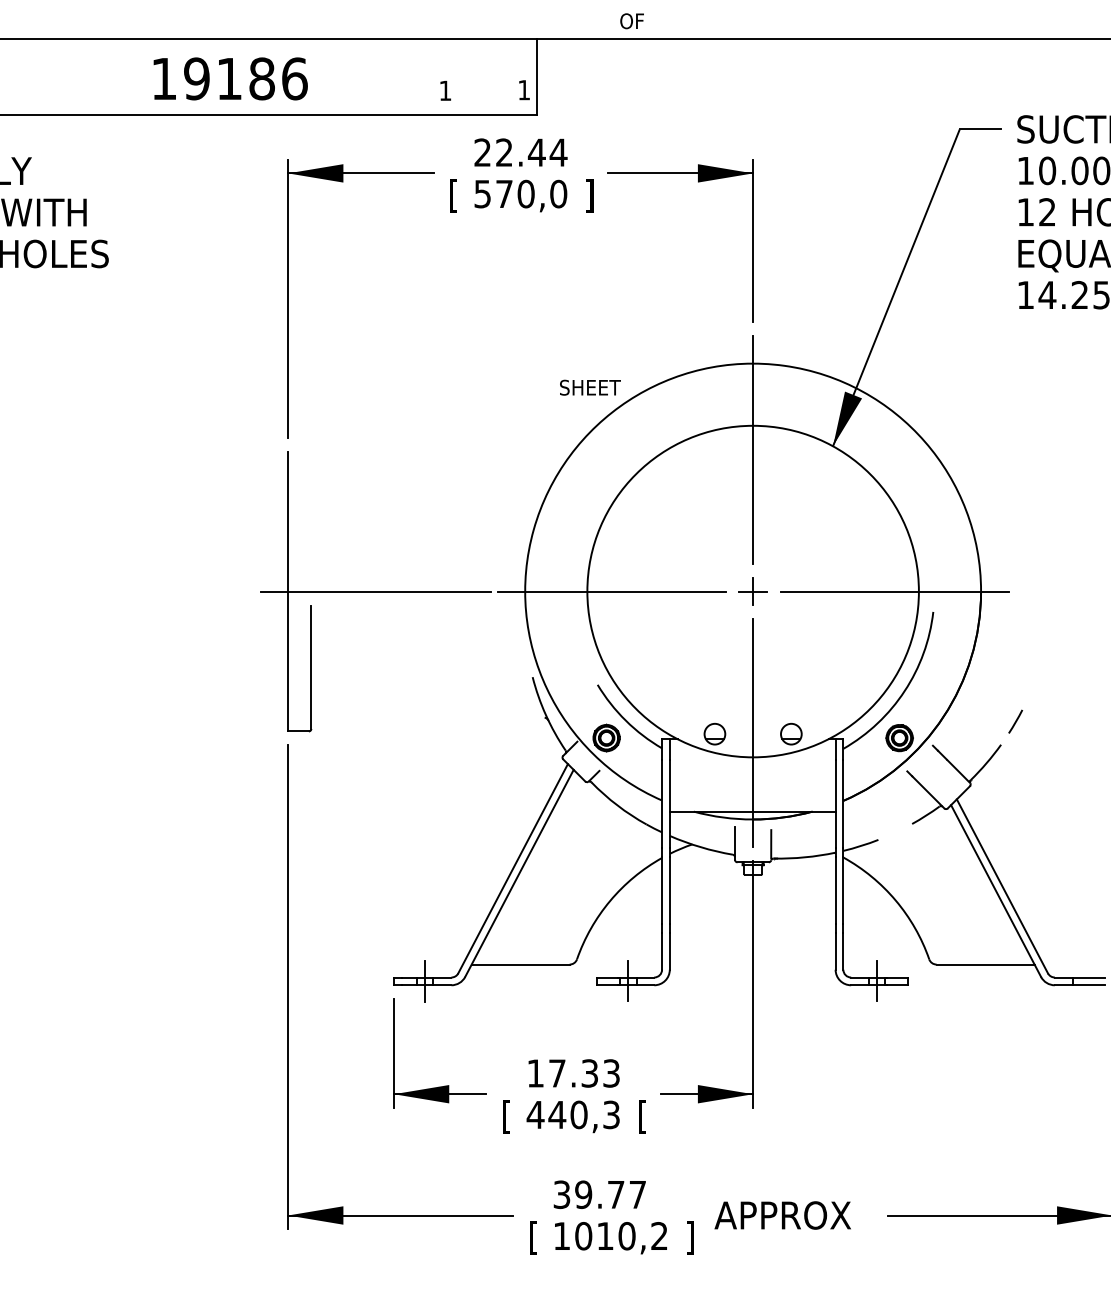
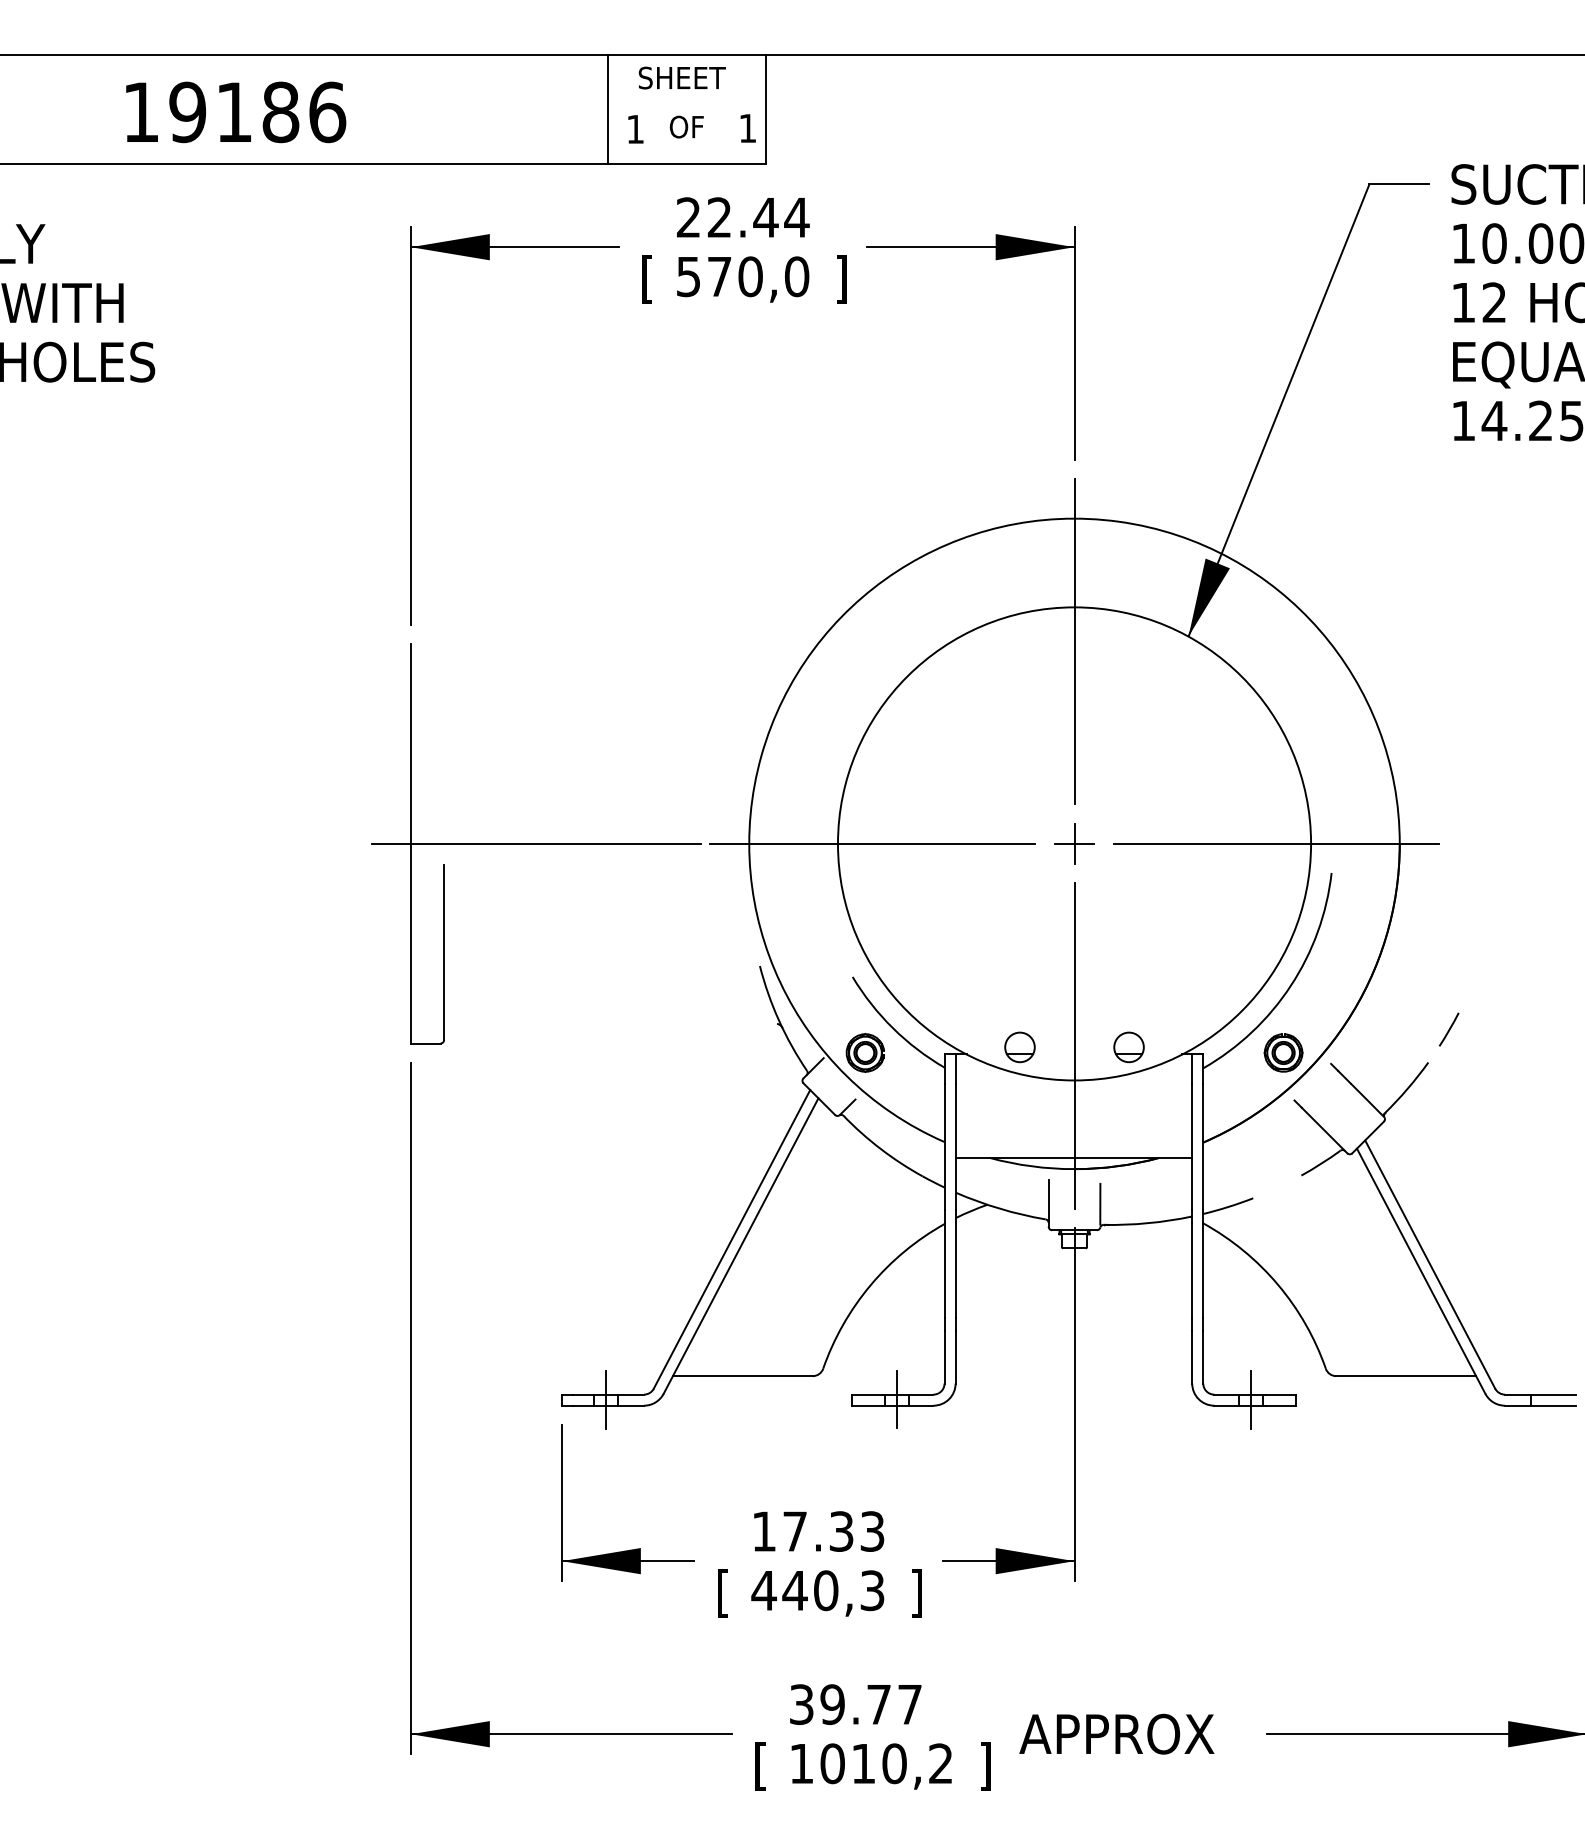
text: (631, 20) -> (686, 126), moved
line: (426, 76) -> (608, 109), added
text: (231, 79) -> (236, 112), moved
text: (589, 387) -> (681, 77), moved
text: (642, 1116) -> (916, 1593), [ -> ]

